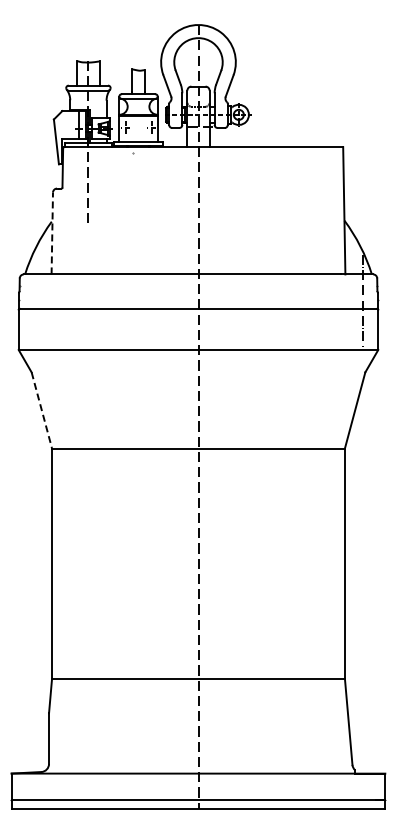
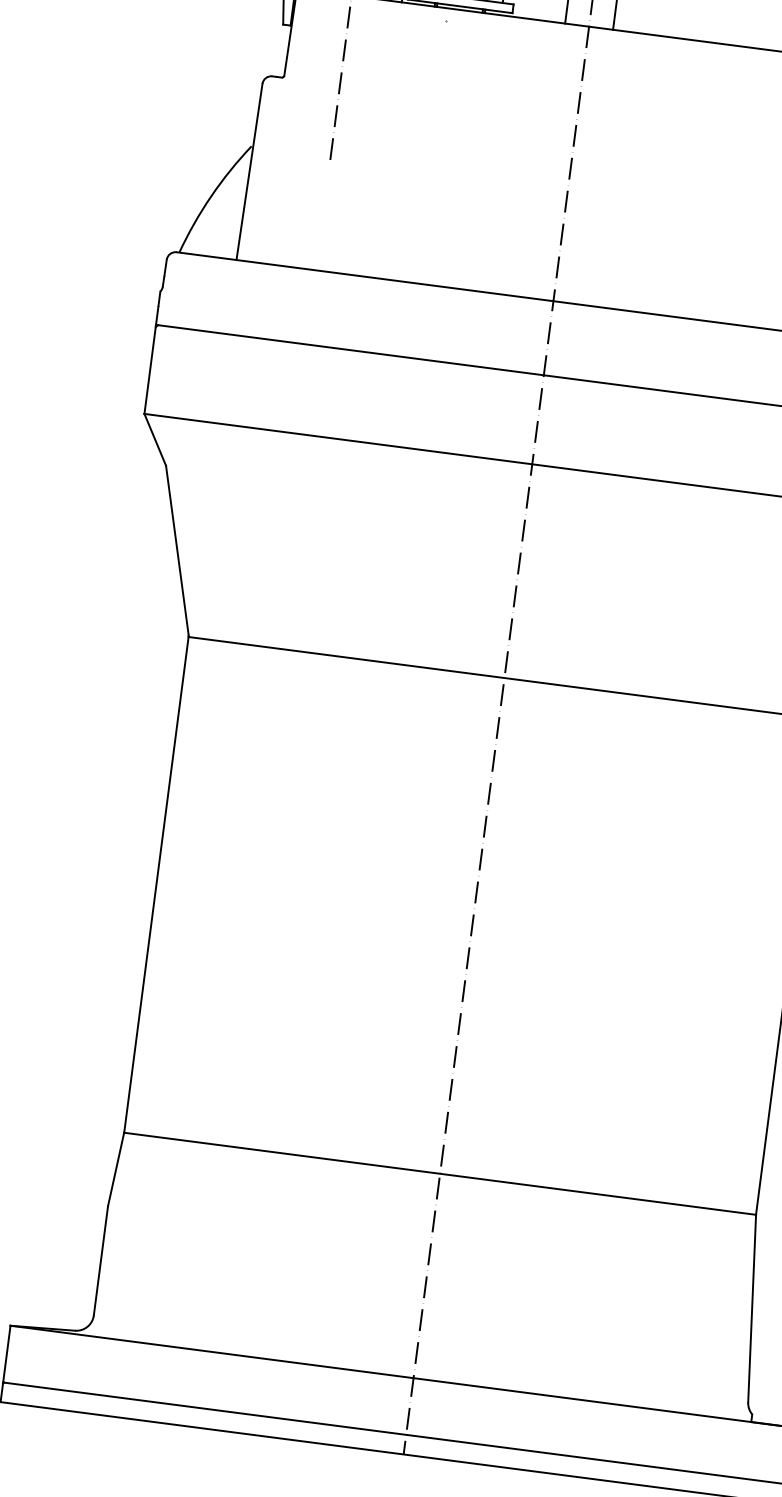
line: (52, 233) -> (249, 171), dashed -> solid
line: (41, 410) -> (176, 550), dashed -> solid

